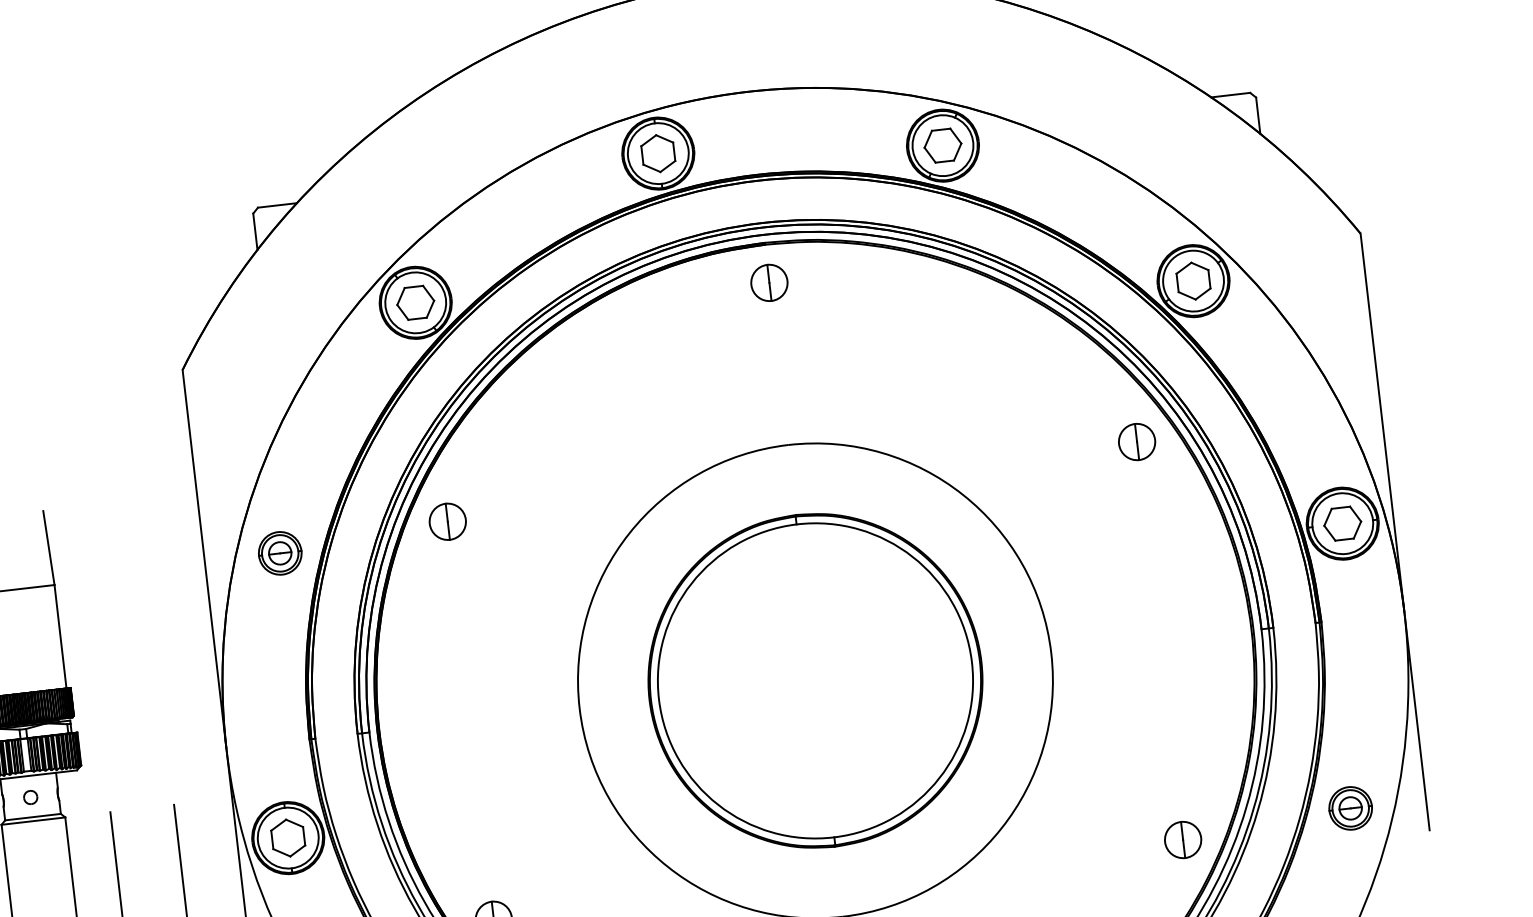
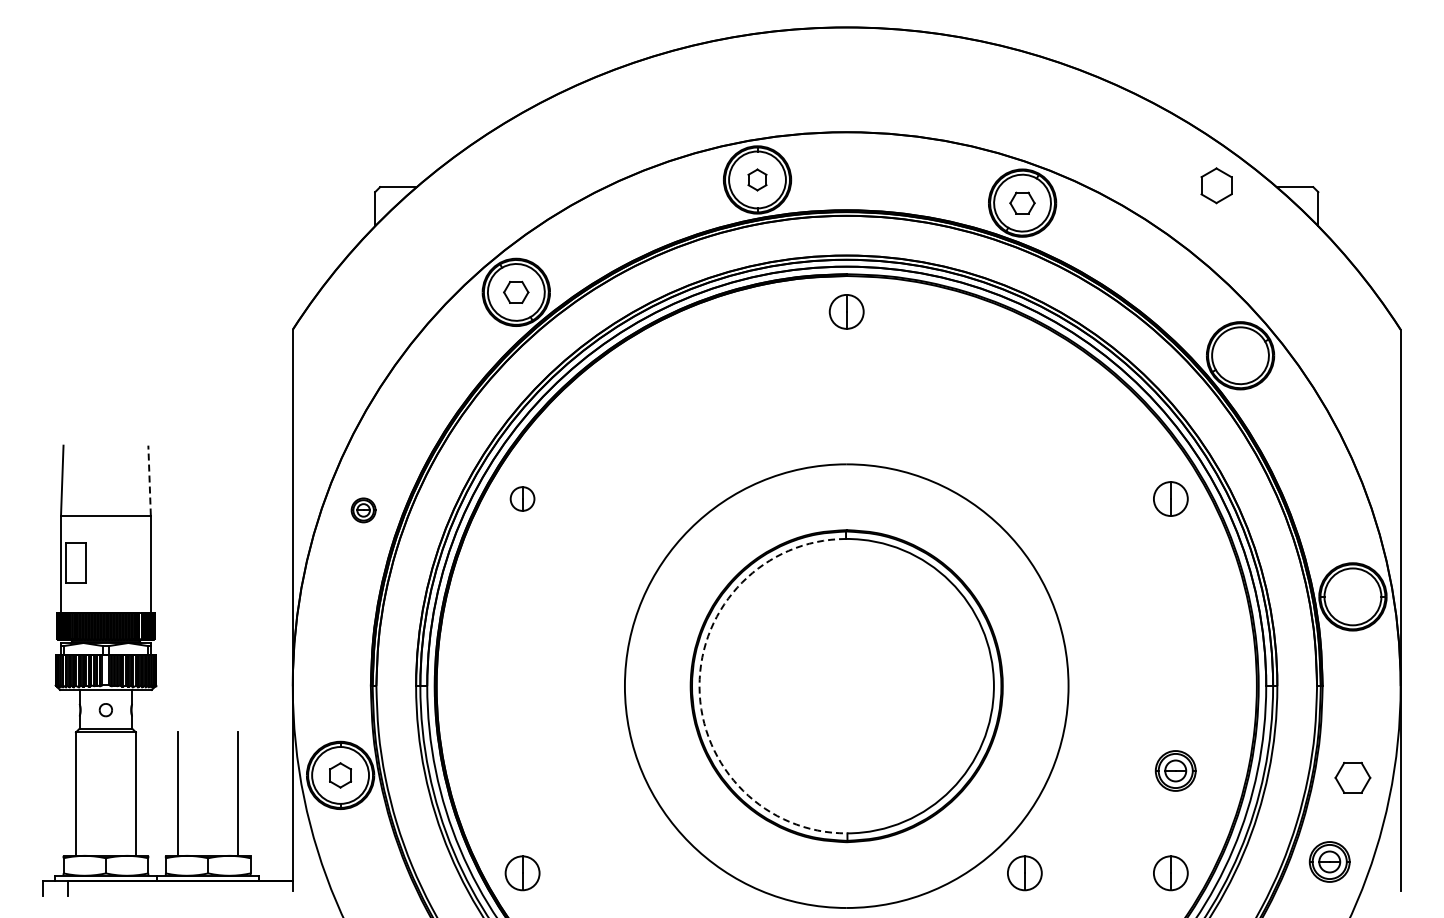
part: (942, 146) -> (1022, 203), size x0.7
part: (658, 153) -> (757, 179), size x0.6
part: (1193, 280) -> (1216, 185), moved
part: (414, 303) -> (515, 292), size x0.7
part: (447, 521) -> (522, 498), size x0.7
part: (1342, 523) -> (1352, 777), moved
line: (48, 547) -> (149, 480), solid -> dashed
part: (280, 553) -> (363, 510), size x0.6
arc: (658, 699) -> (699, 686), solid -> dashed
part: (1175, 730) -> (1175, 770), added
part: (288, 838) -> (340, 775), size x0.7
part: (1027, 858) -> (1024, 873), added

